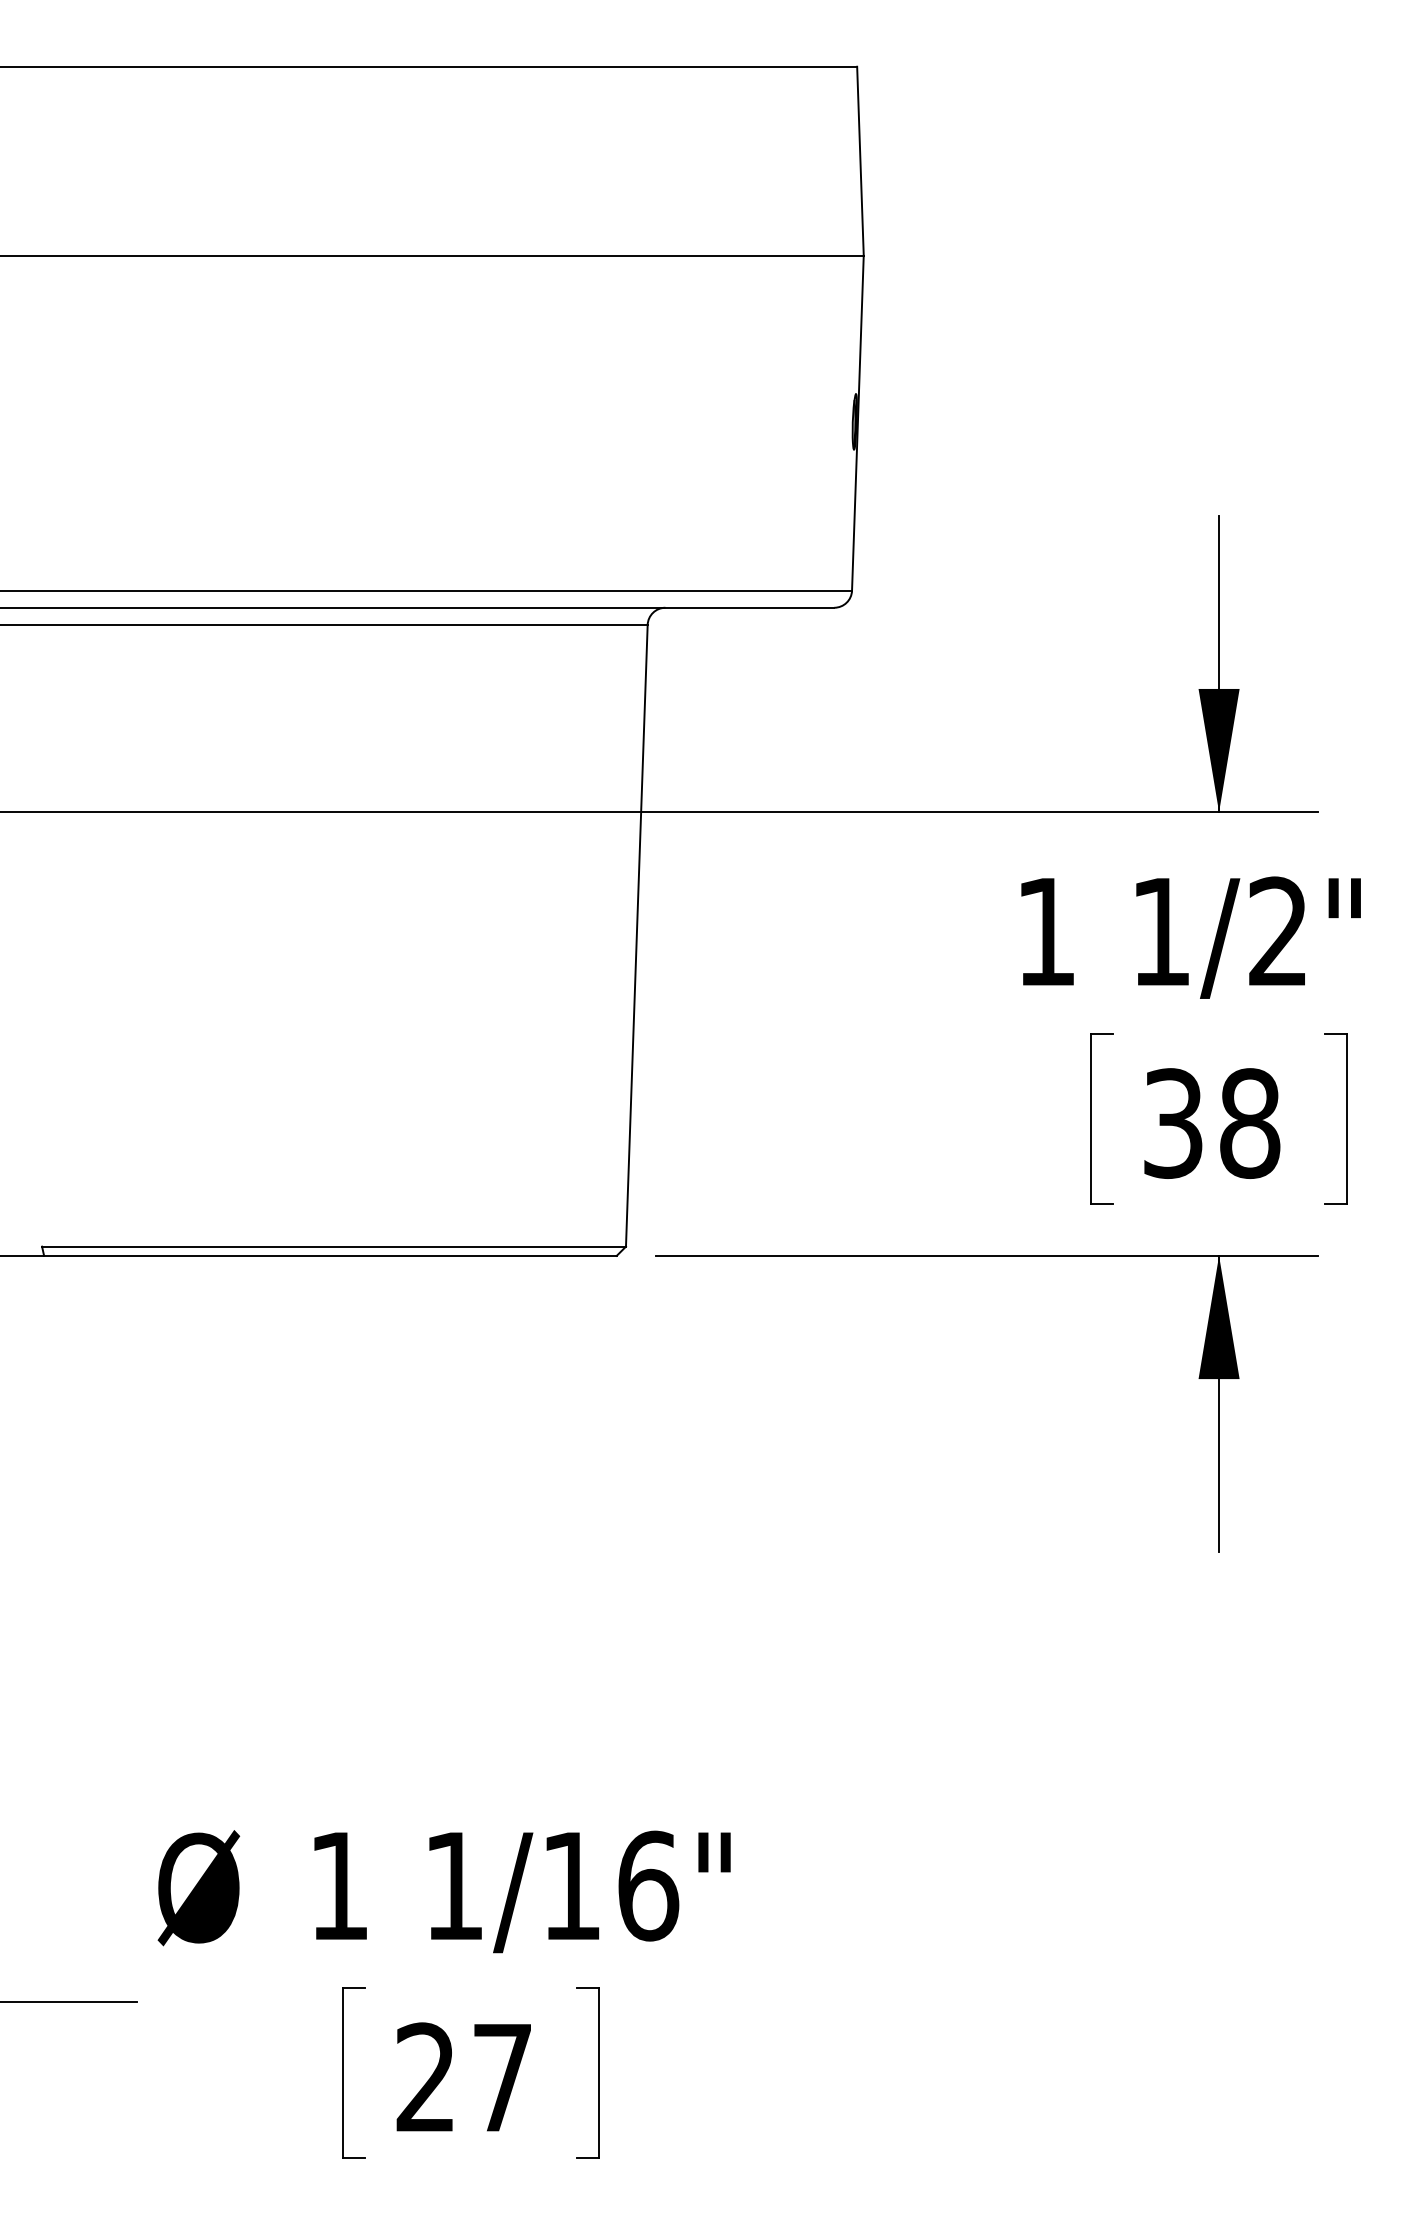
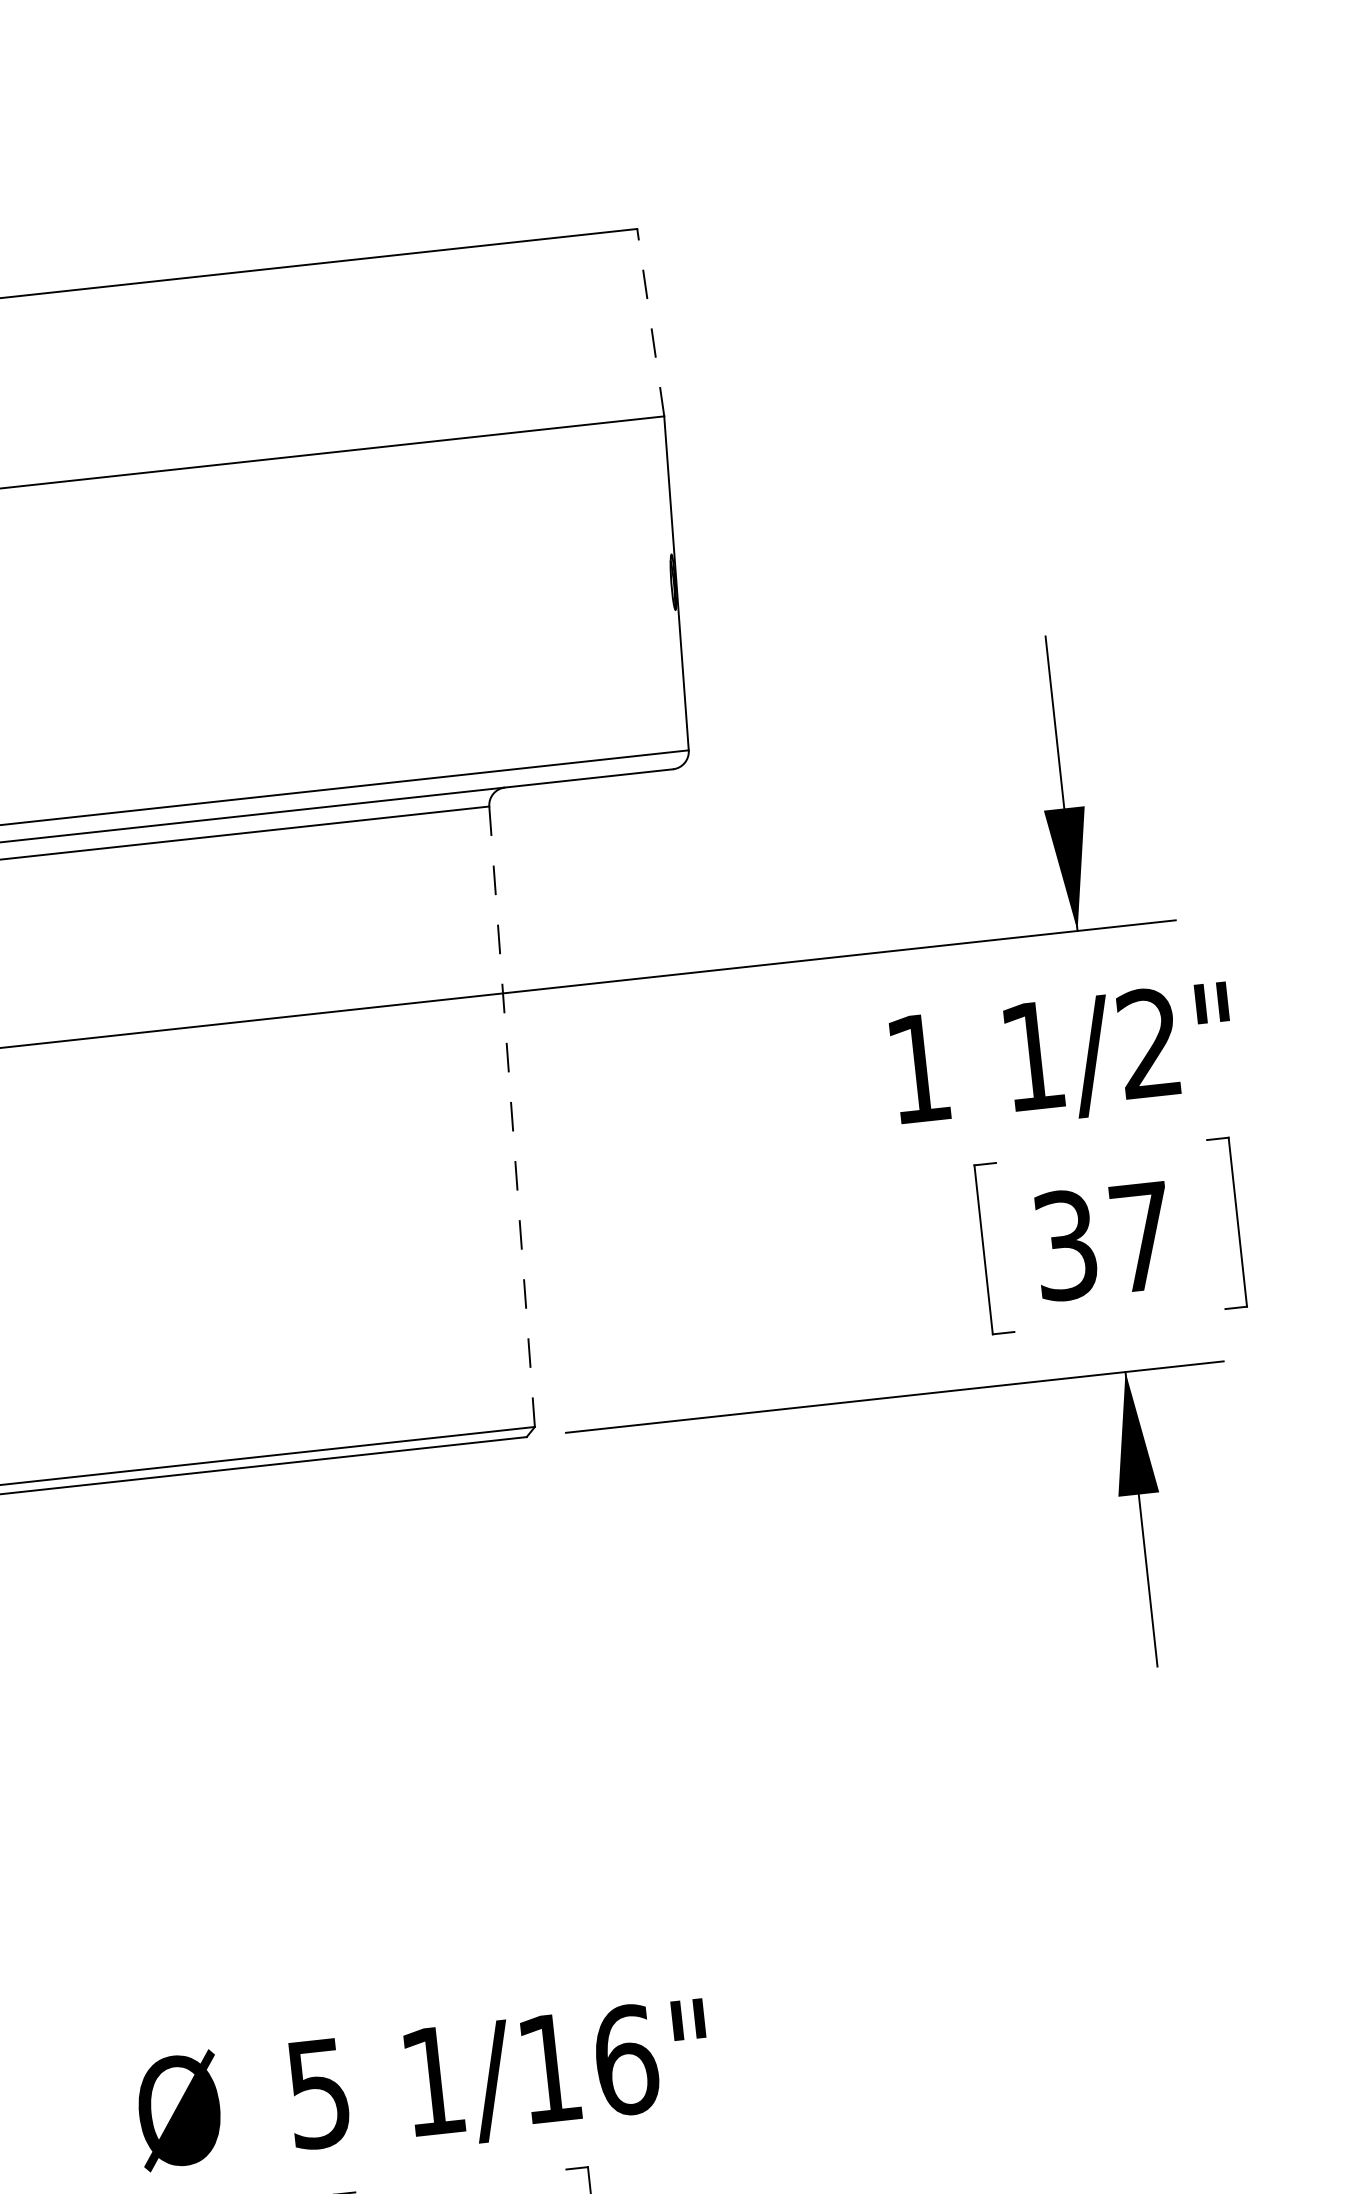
line: (860, 161) -> (650, 322), solid -> dashed
line: (636, 935) -> (511, 1116), solid -> dashed
text: (1250, 1123) -> (1142, 1237), 38 -> 37
text: (338, 1886) -> (318, 2094), 1 -> 5

